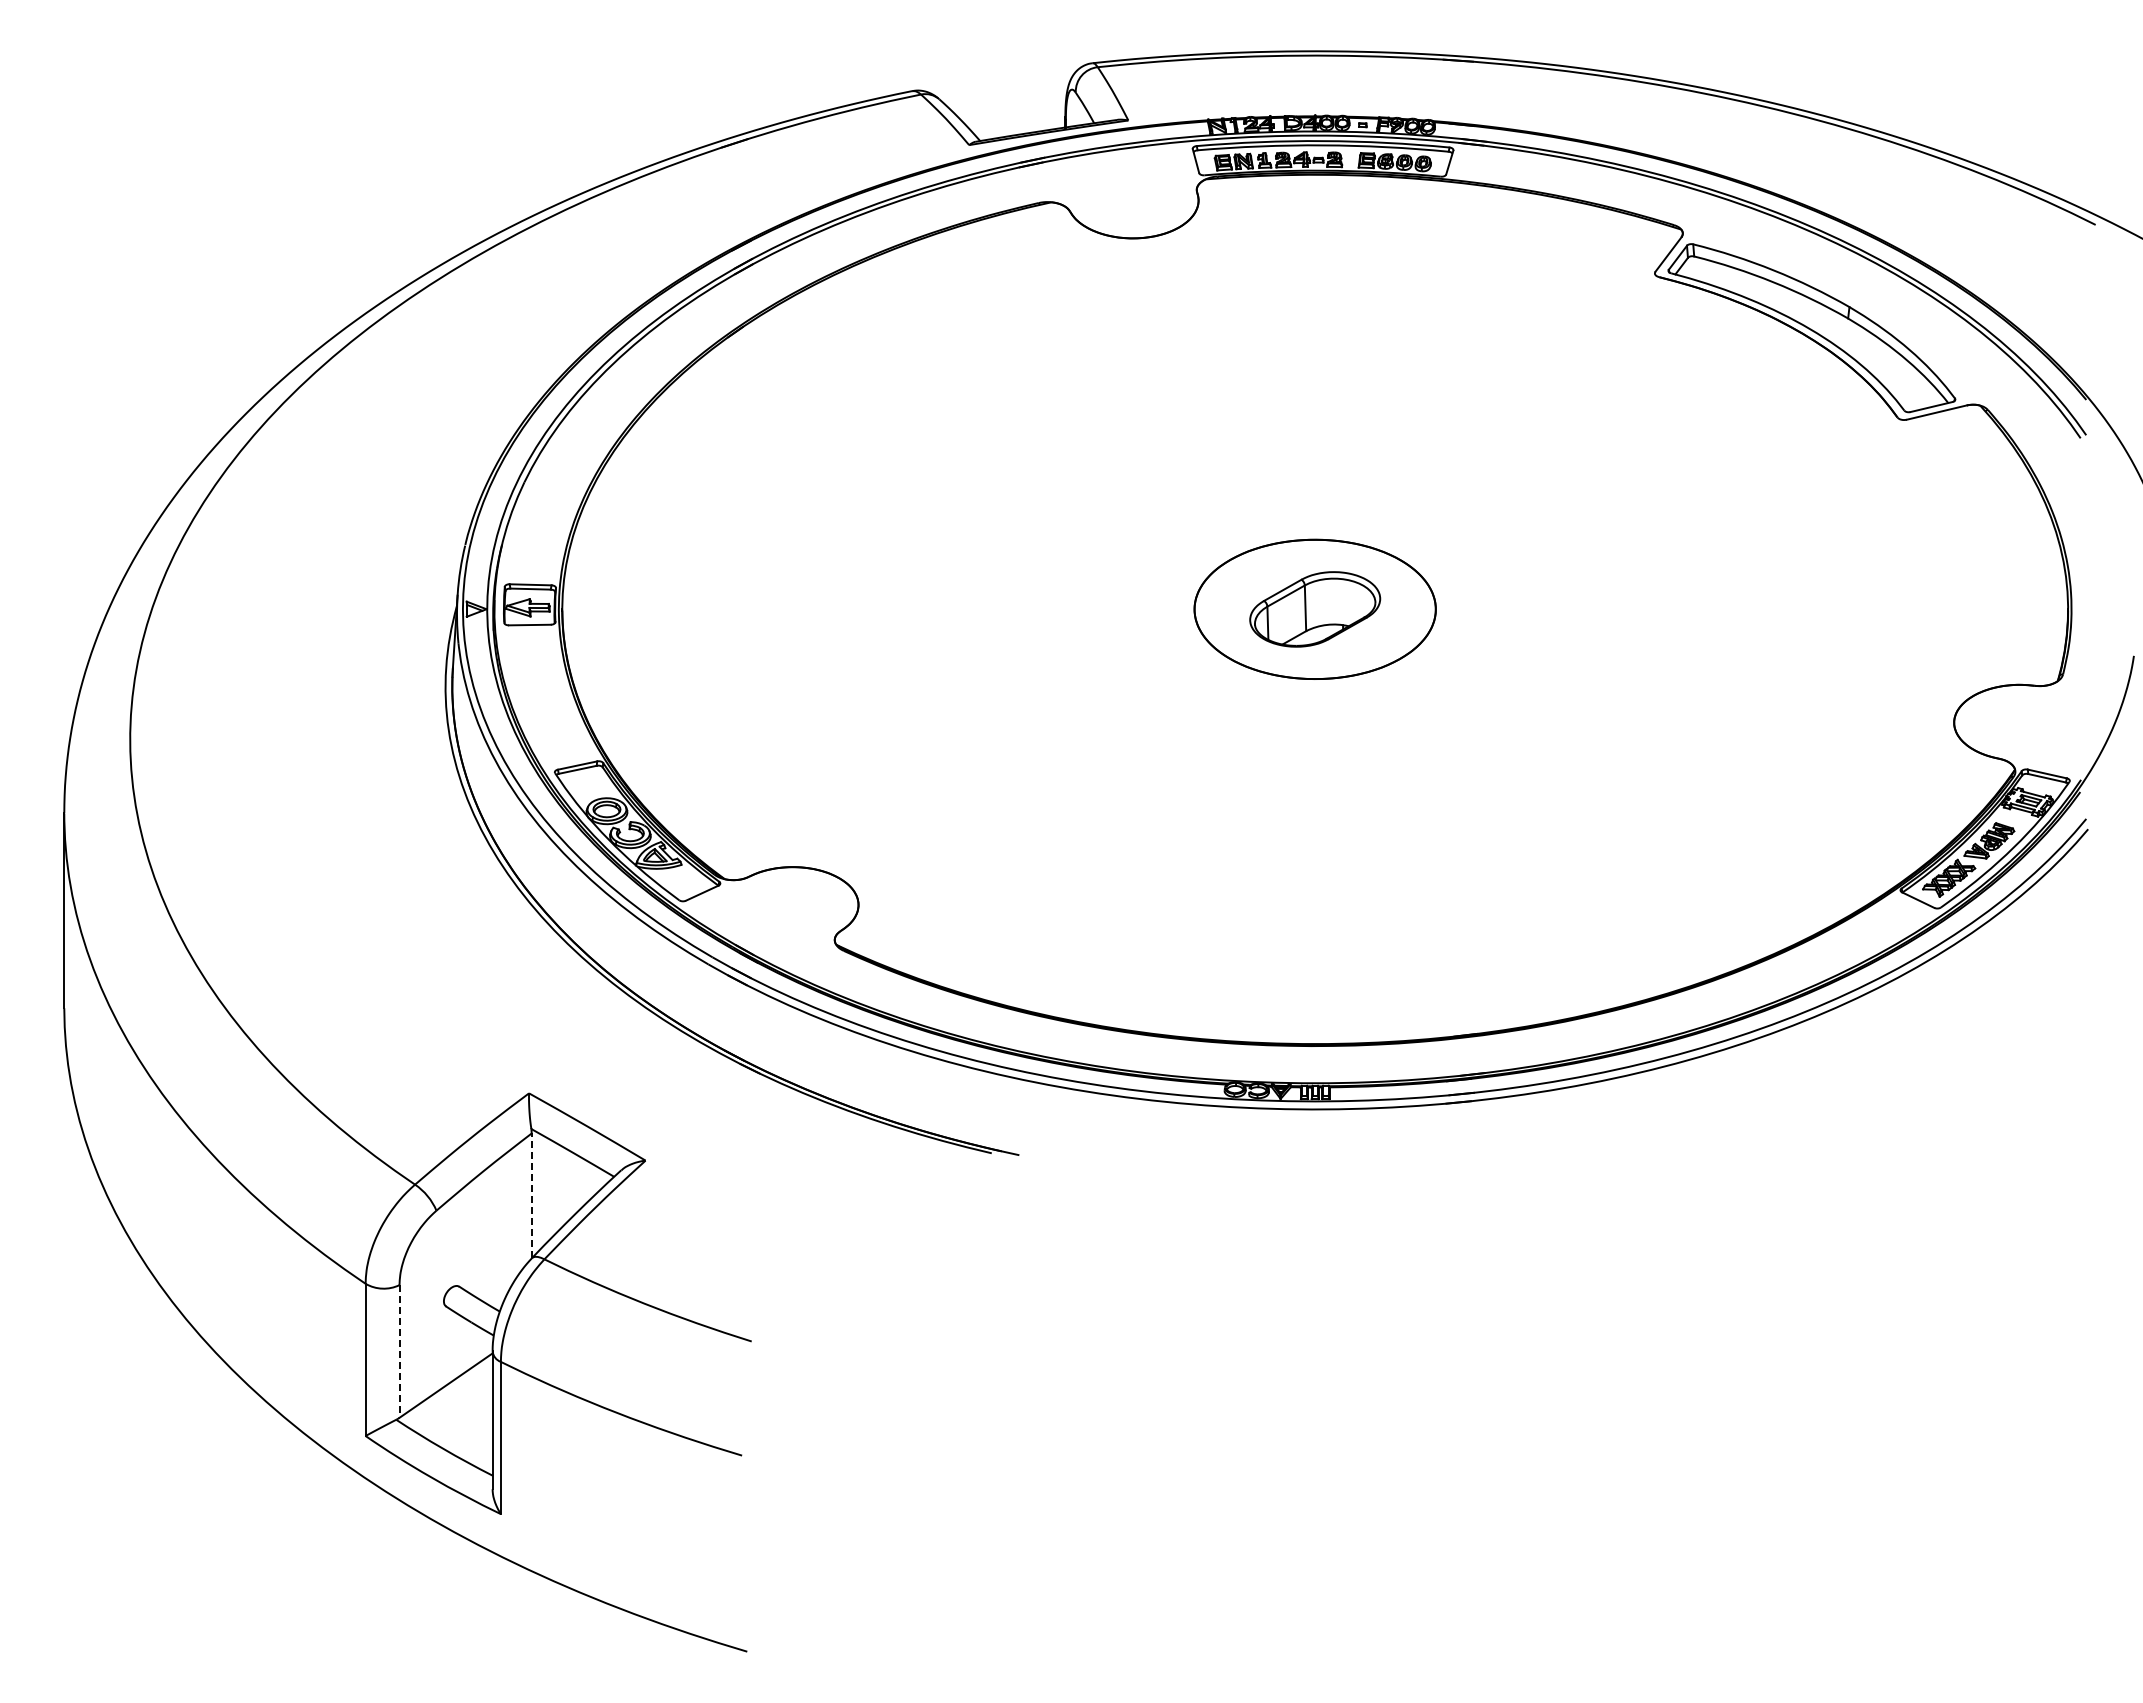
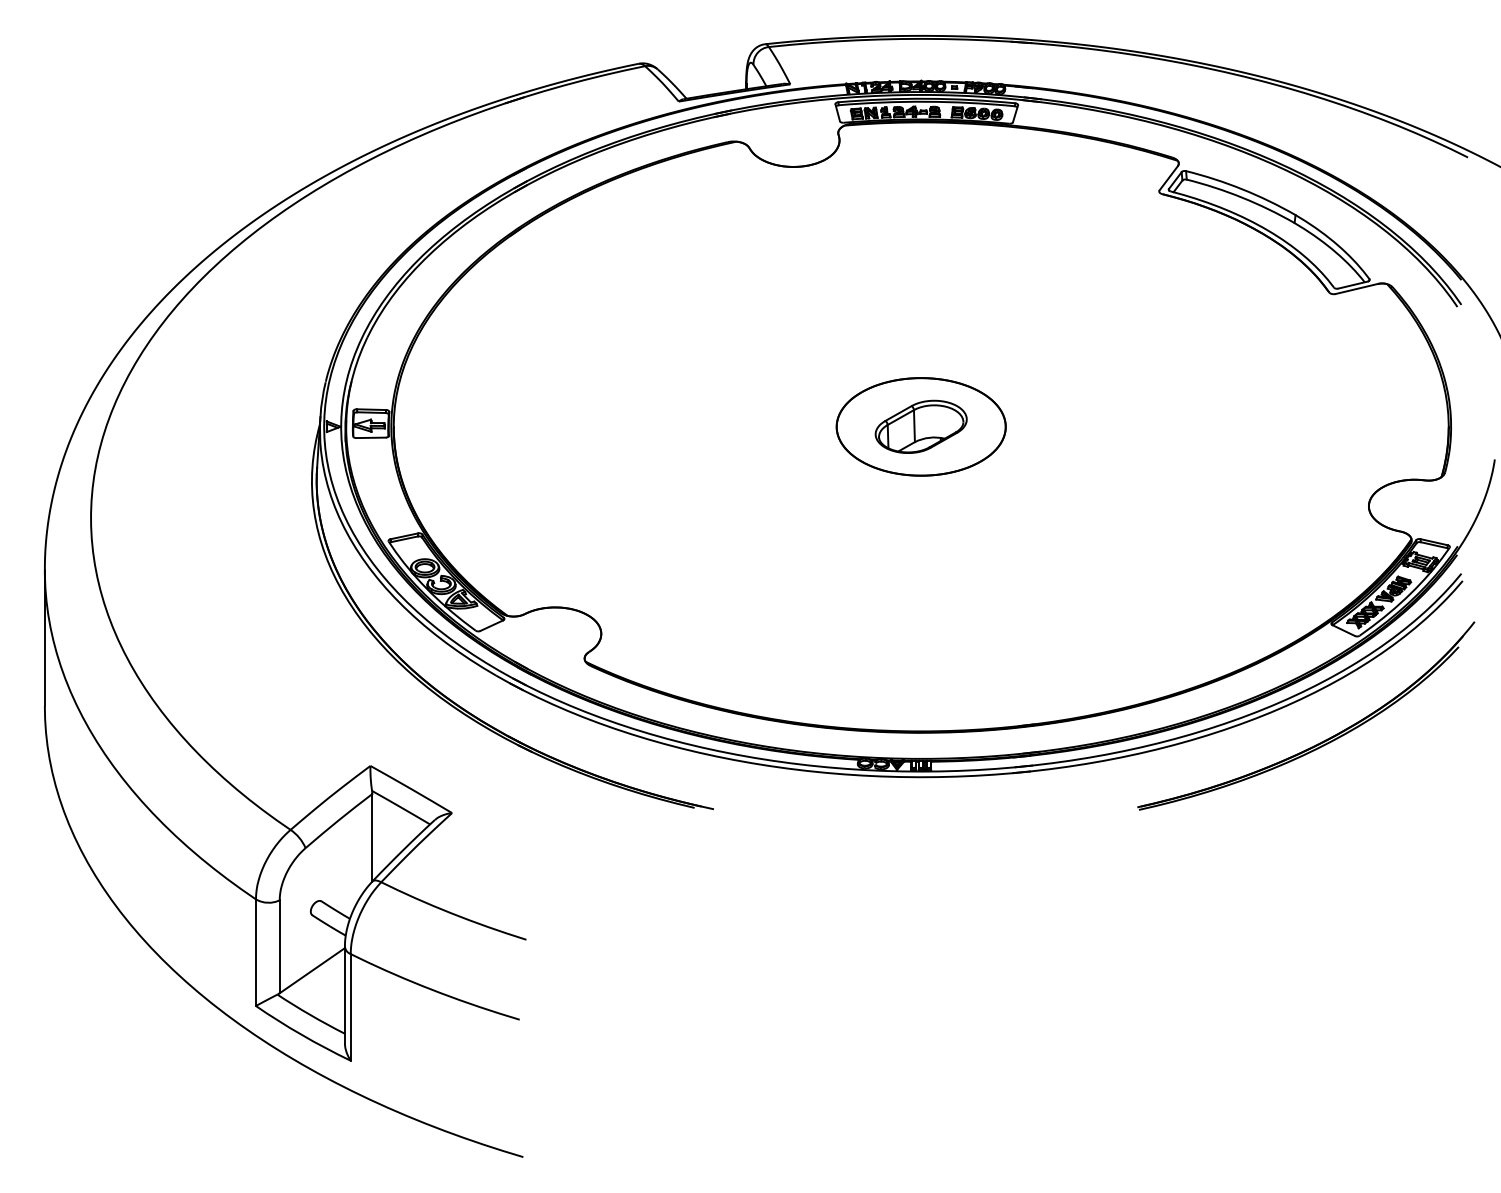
part: (1885, 1059) -> (1320, 742), added
line: (531, 1195) -> (372, 837), dashed -> solid
line: (399, 1351) -> (279, 946), dashed -> solid

